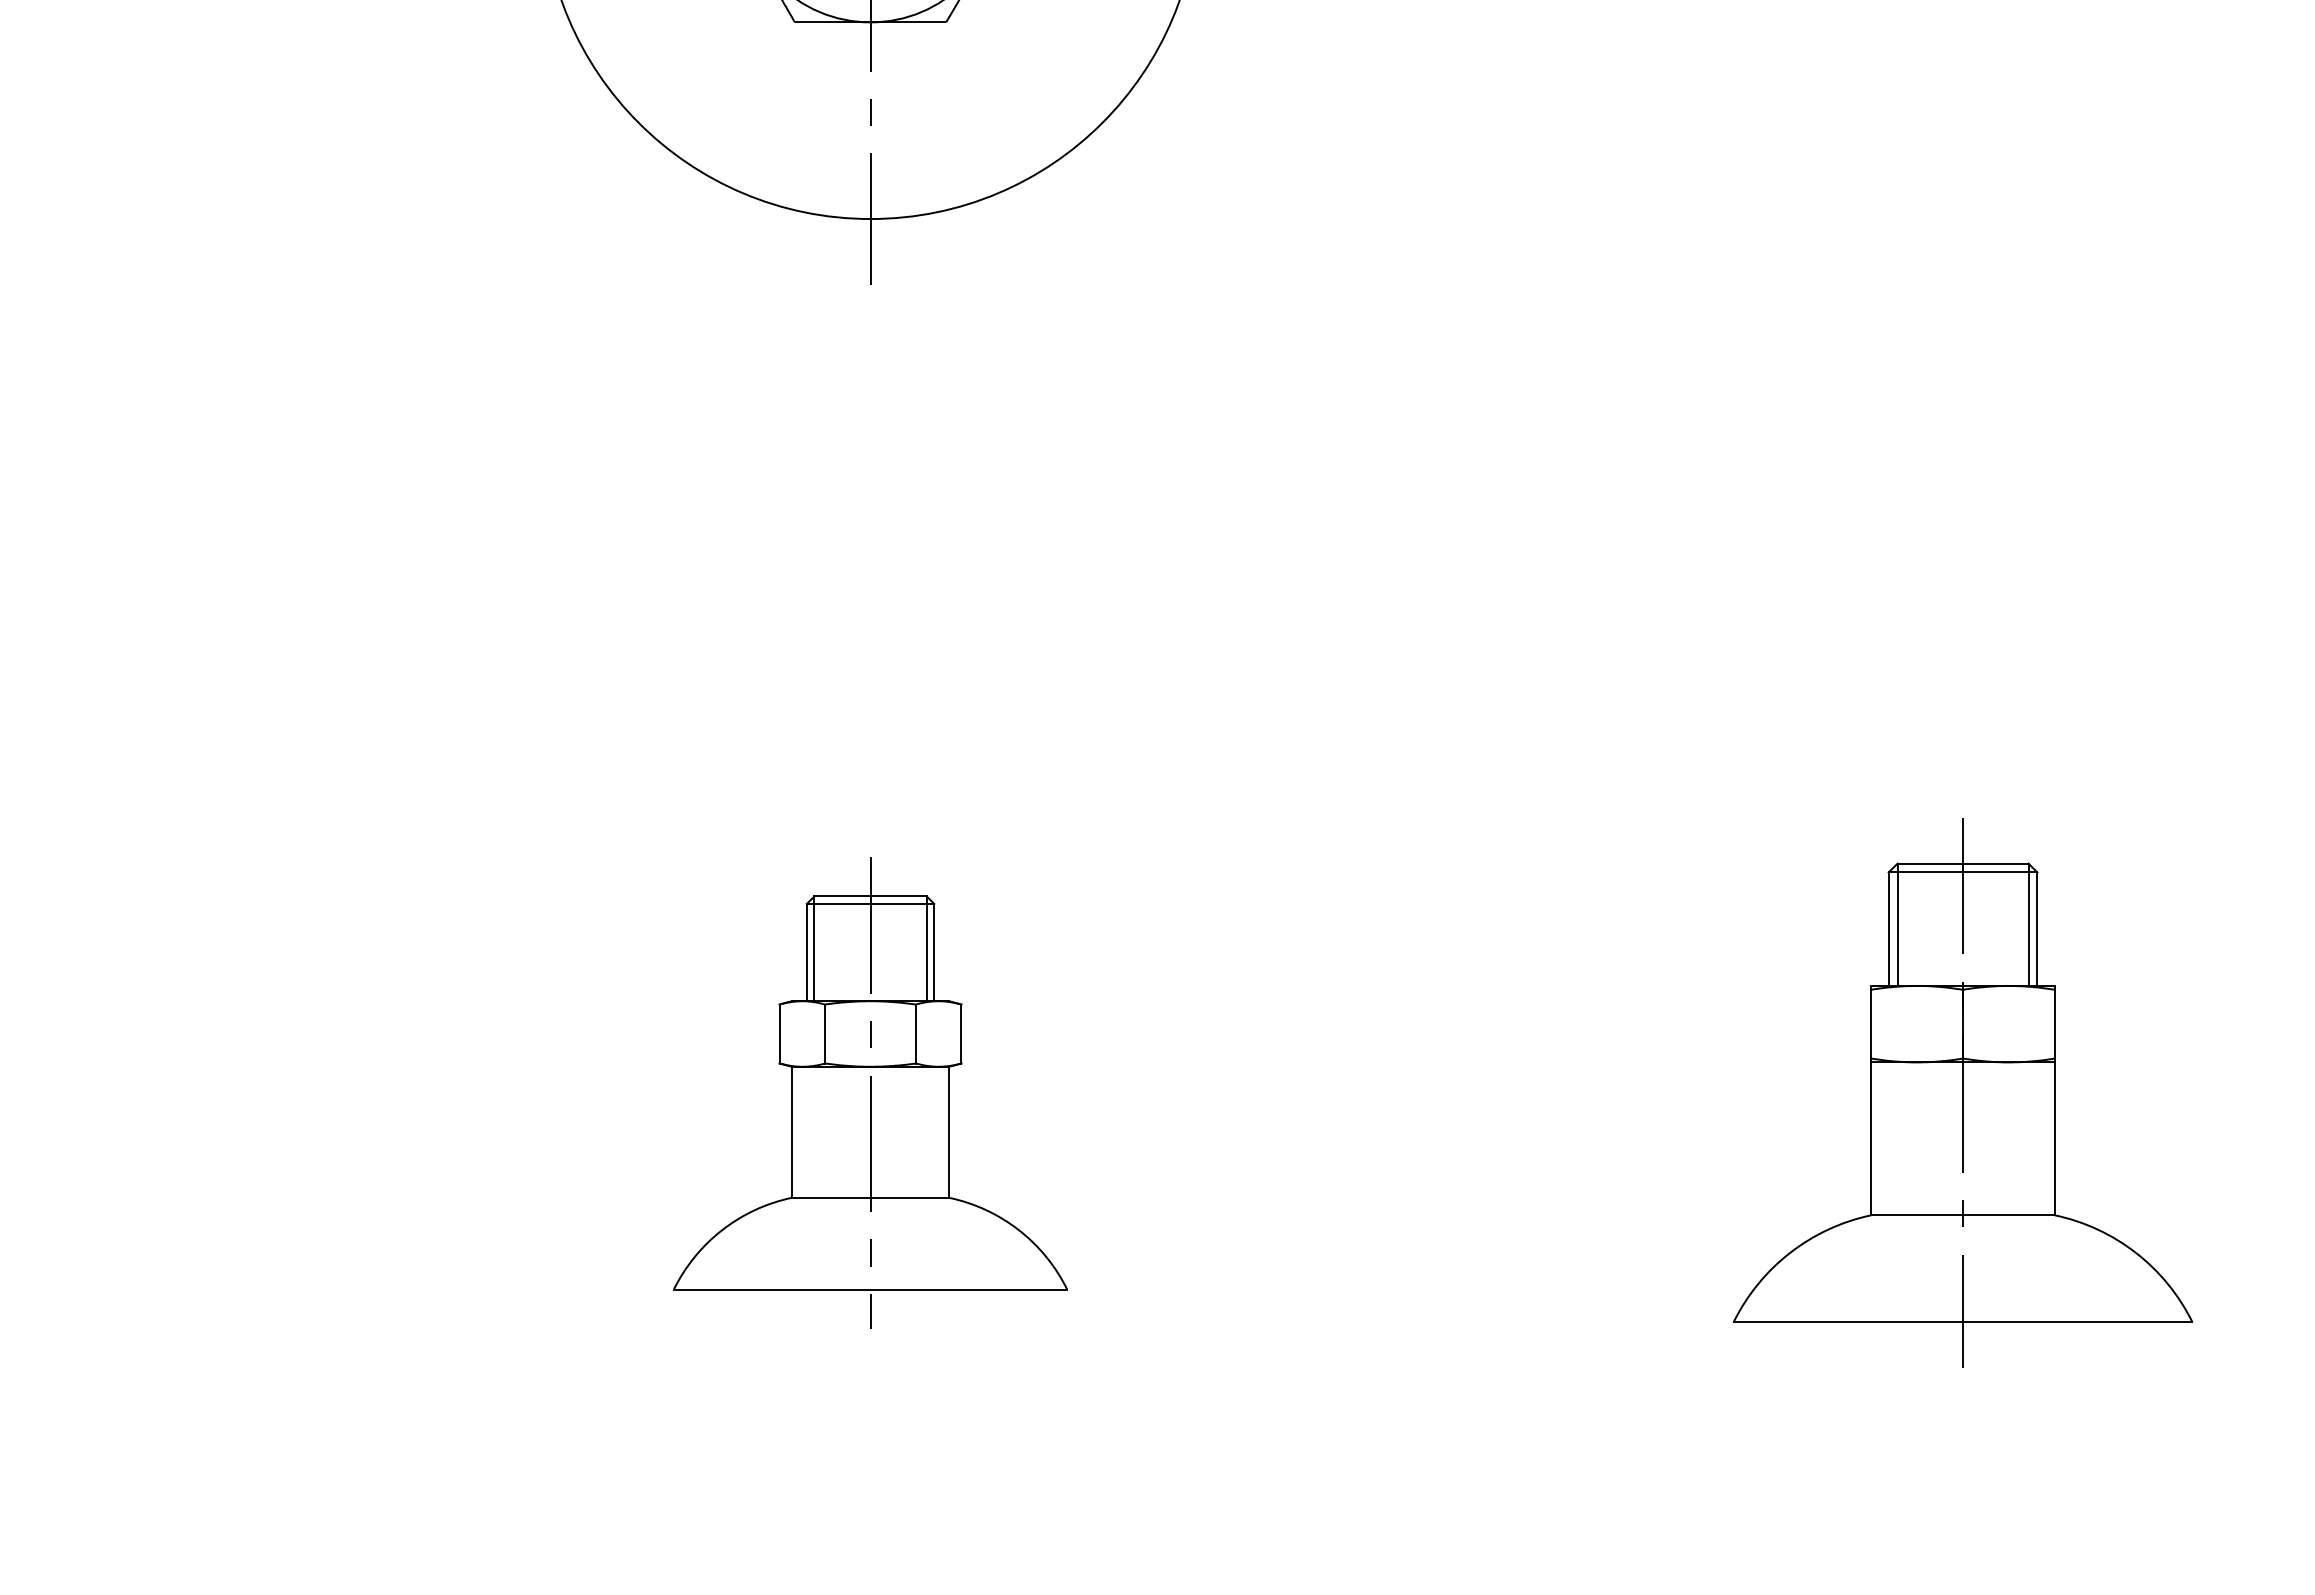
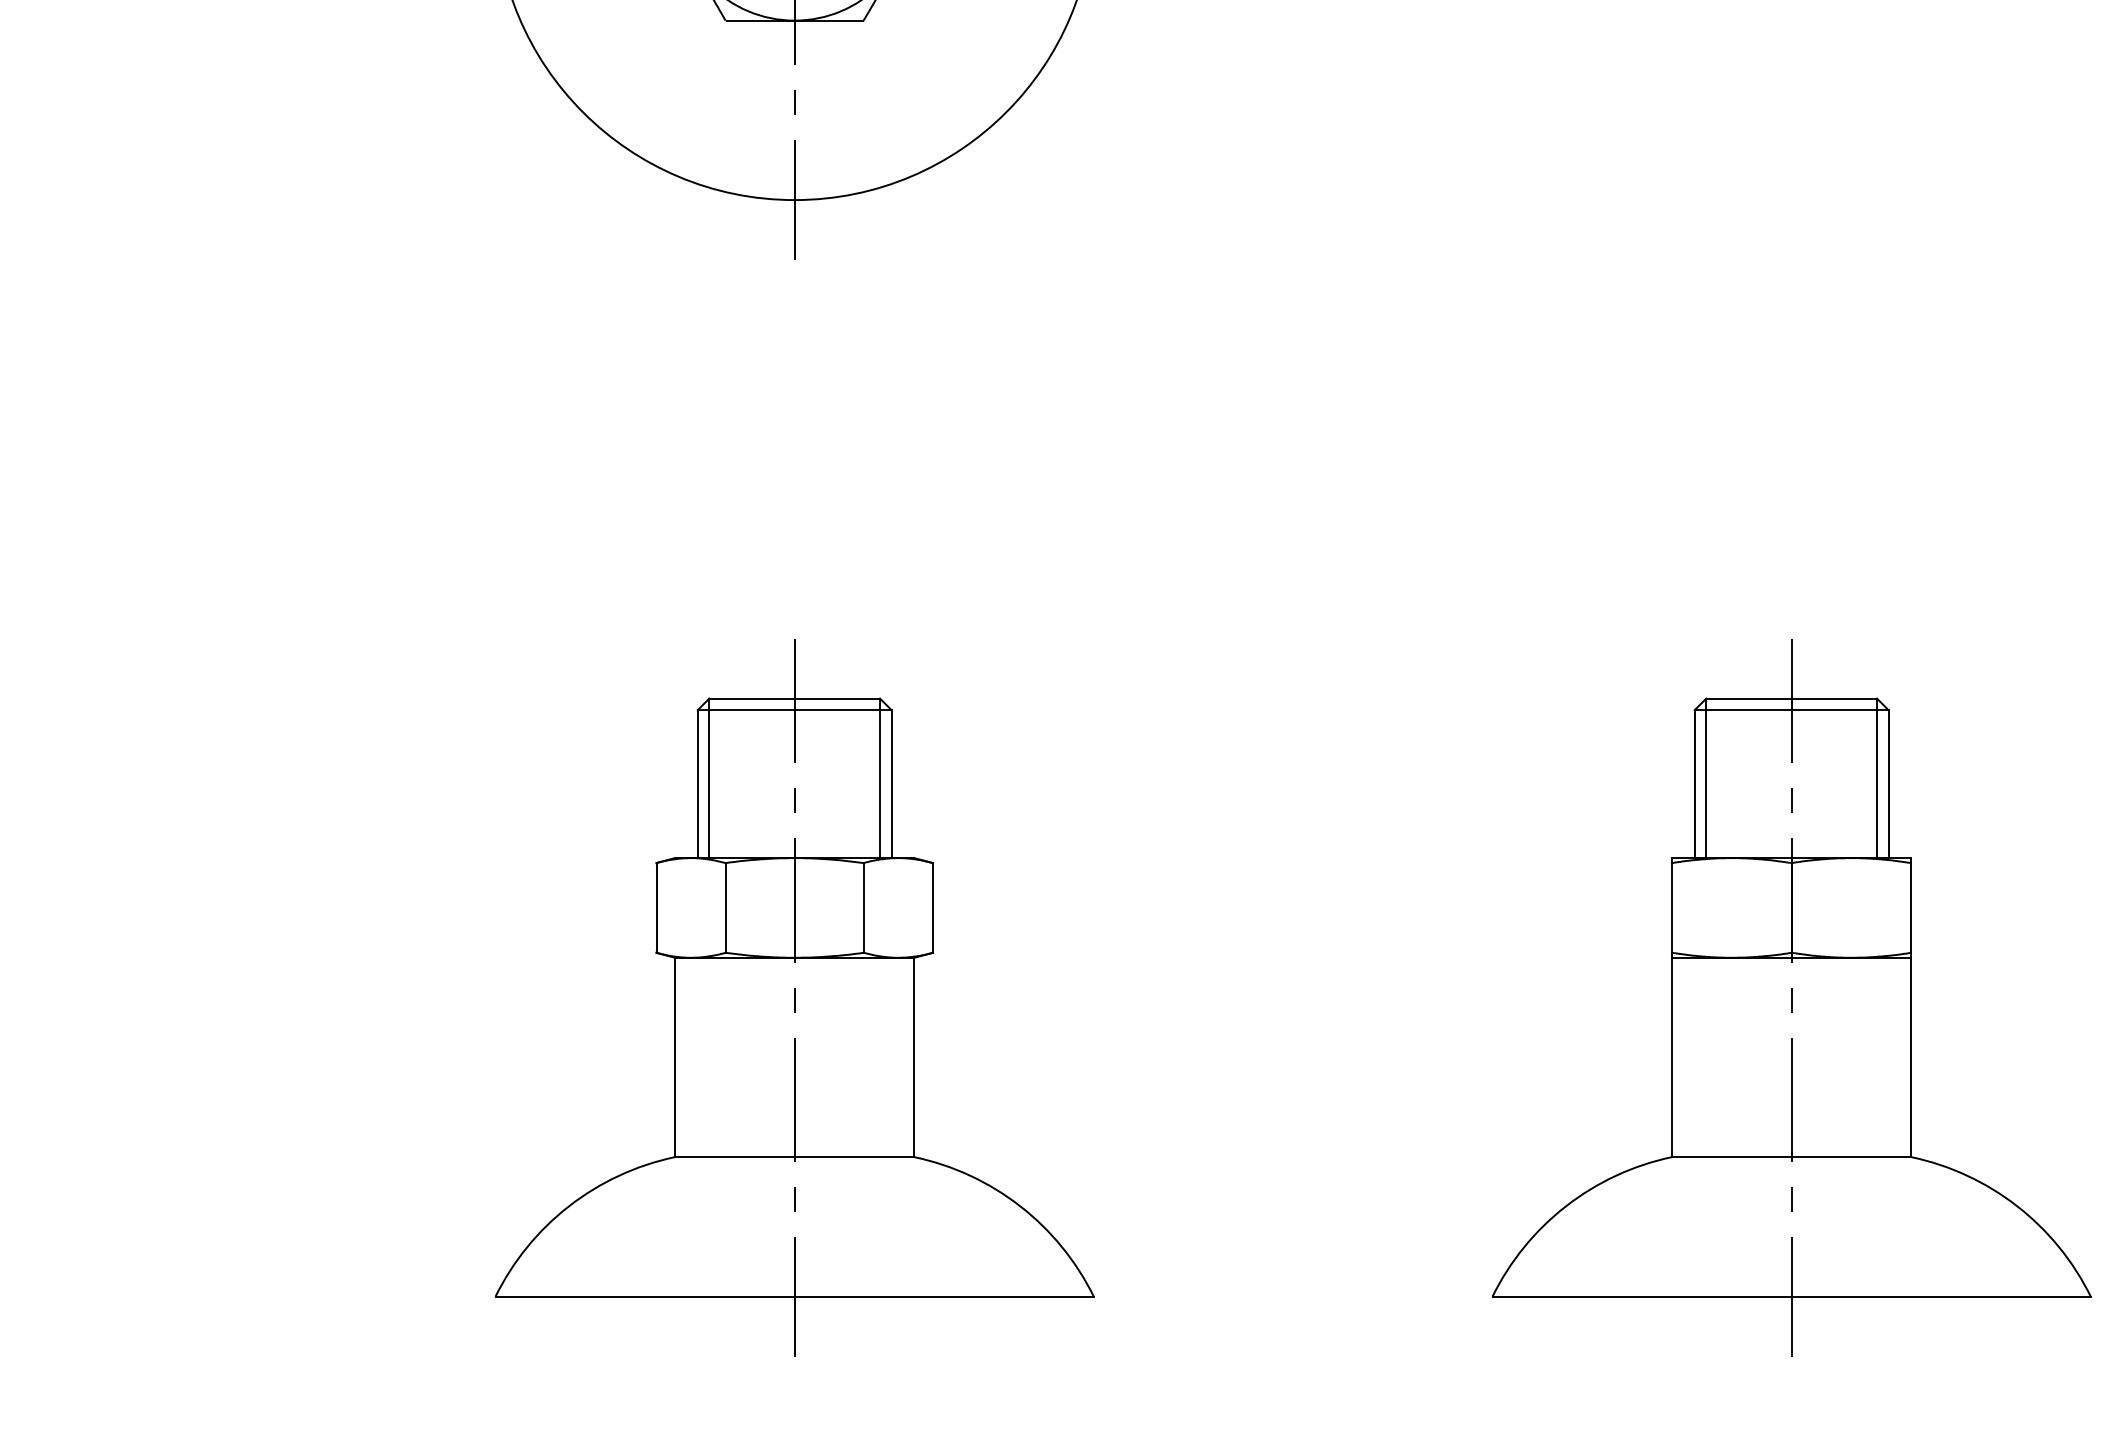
part: (870, 1092) -> (794, 997), size x1.67
part: (1962, 1092) -> (1791, 997), size x1.43

